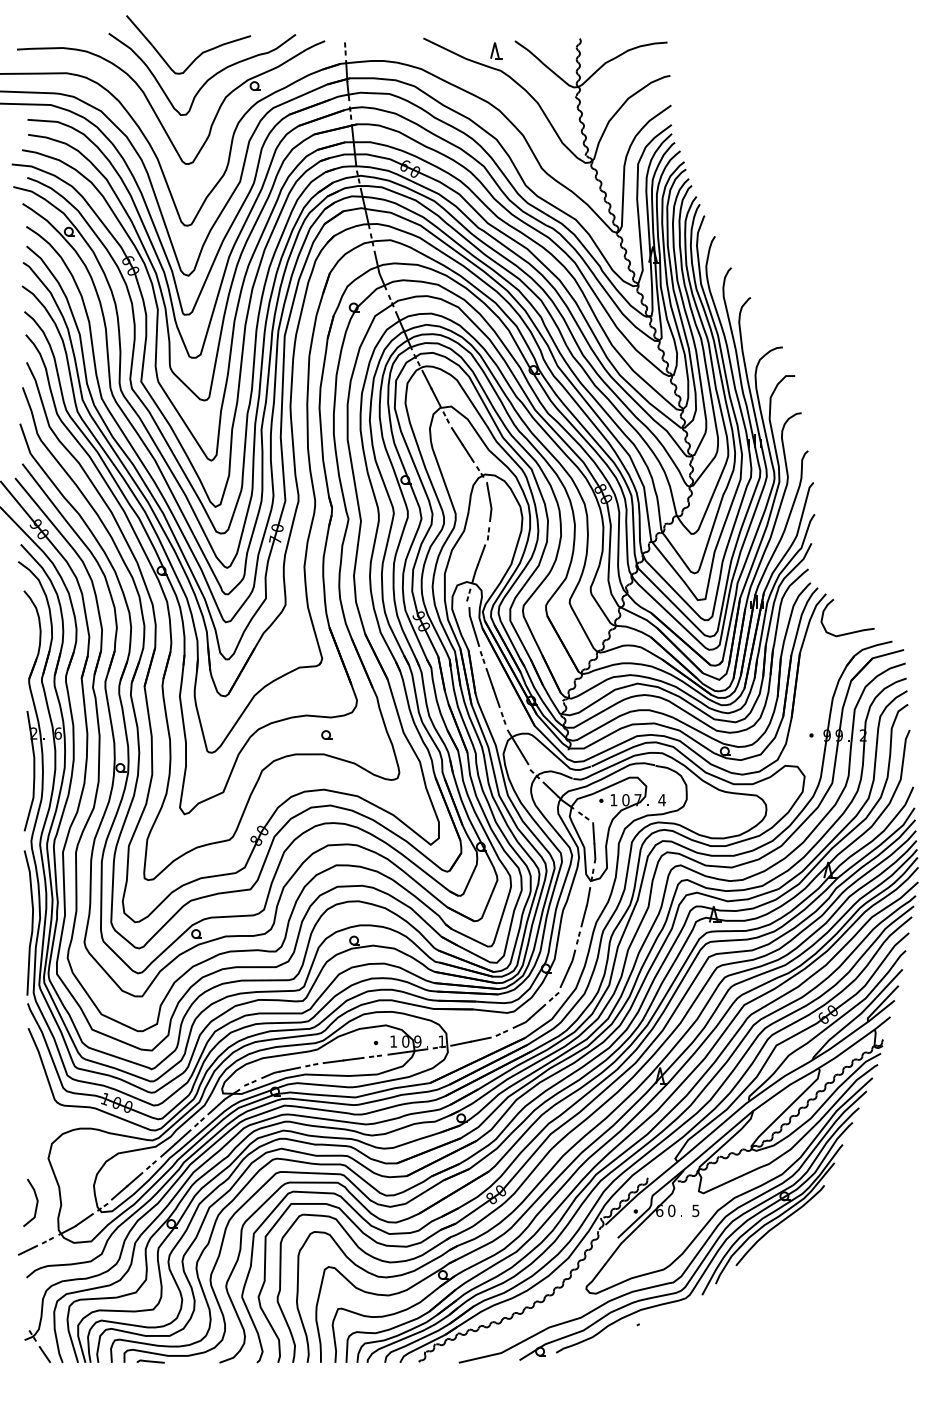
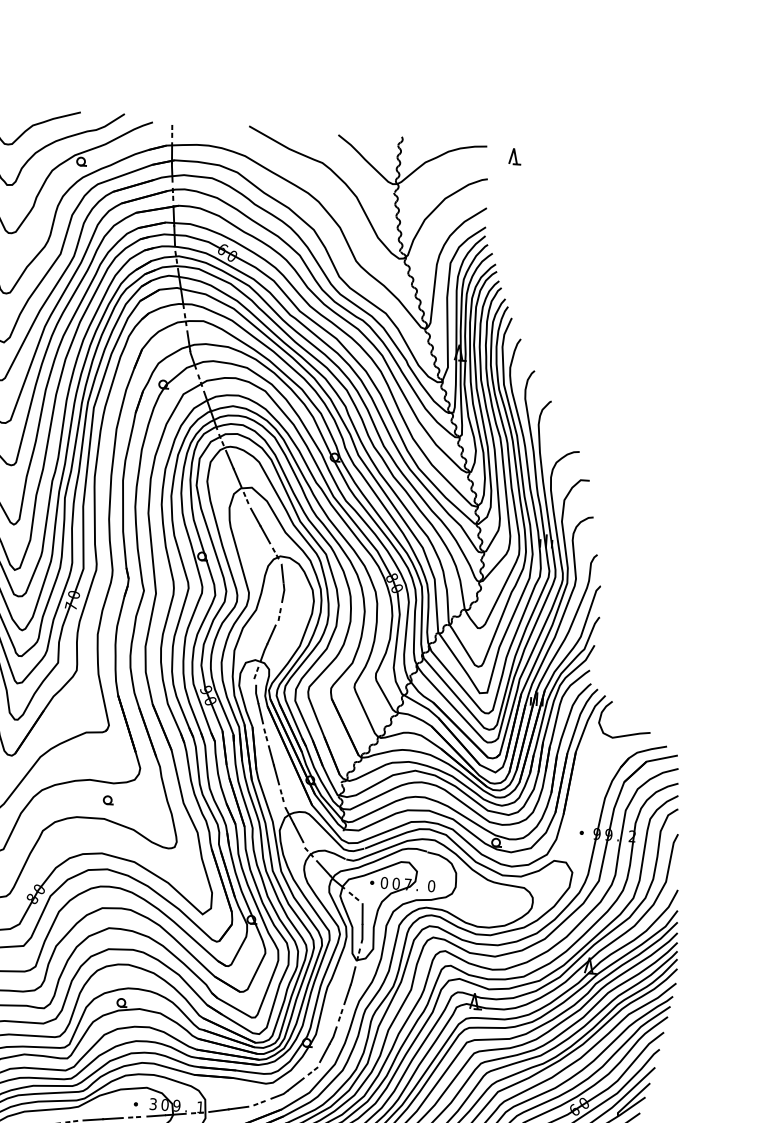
part: (496, 50) -> (515, 156), moved
text: (613, 800) -> (384, 883), 1 -> 0
text: (662, 800) -> (431, 886), 4 -> 0
text: (393, 1041) -> (153, 1104), 1 -> 3

